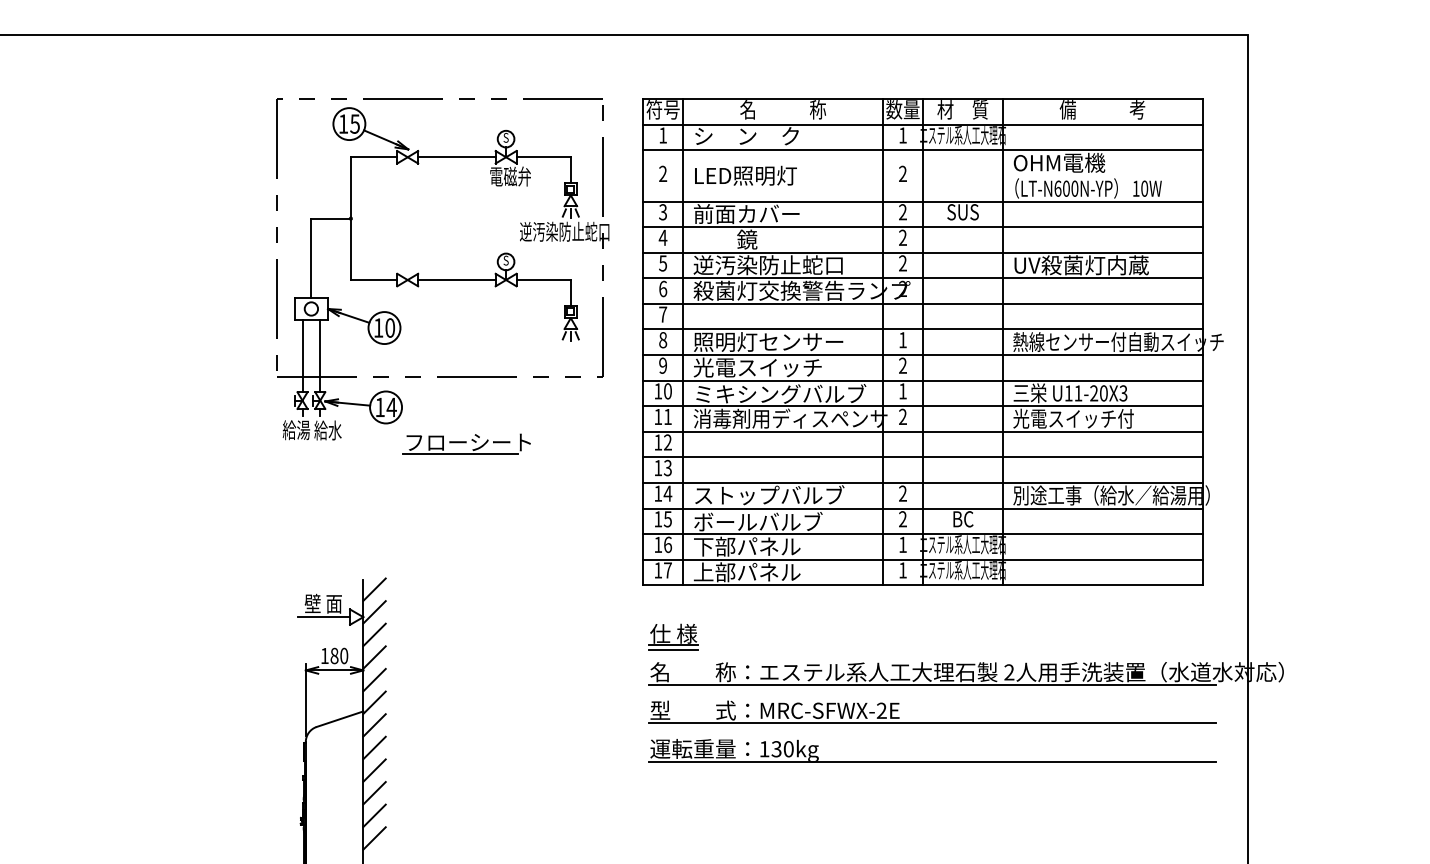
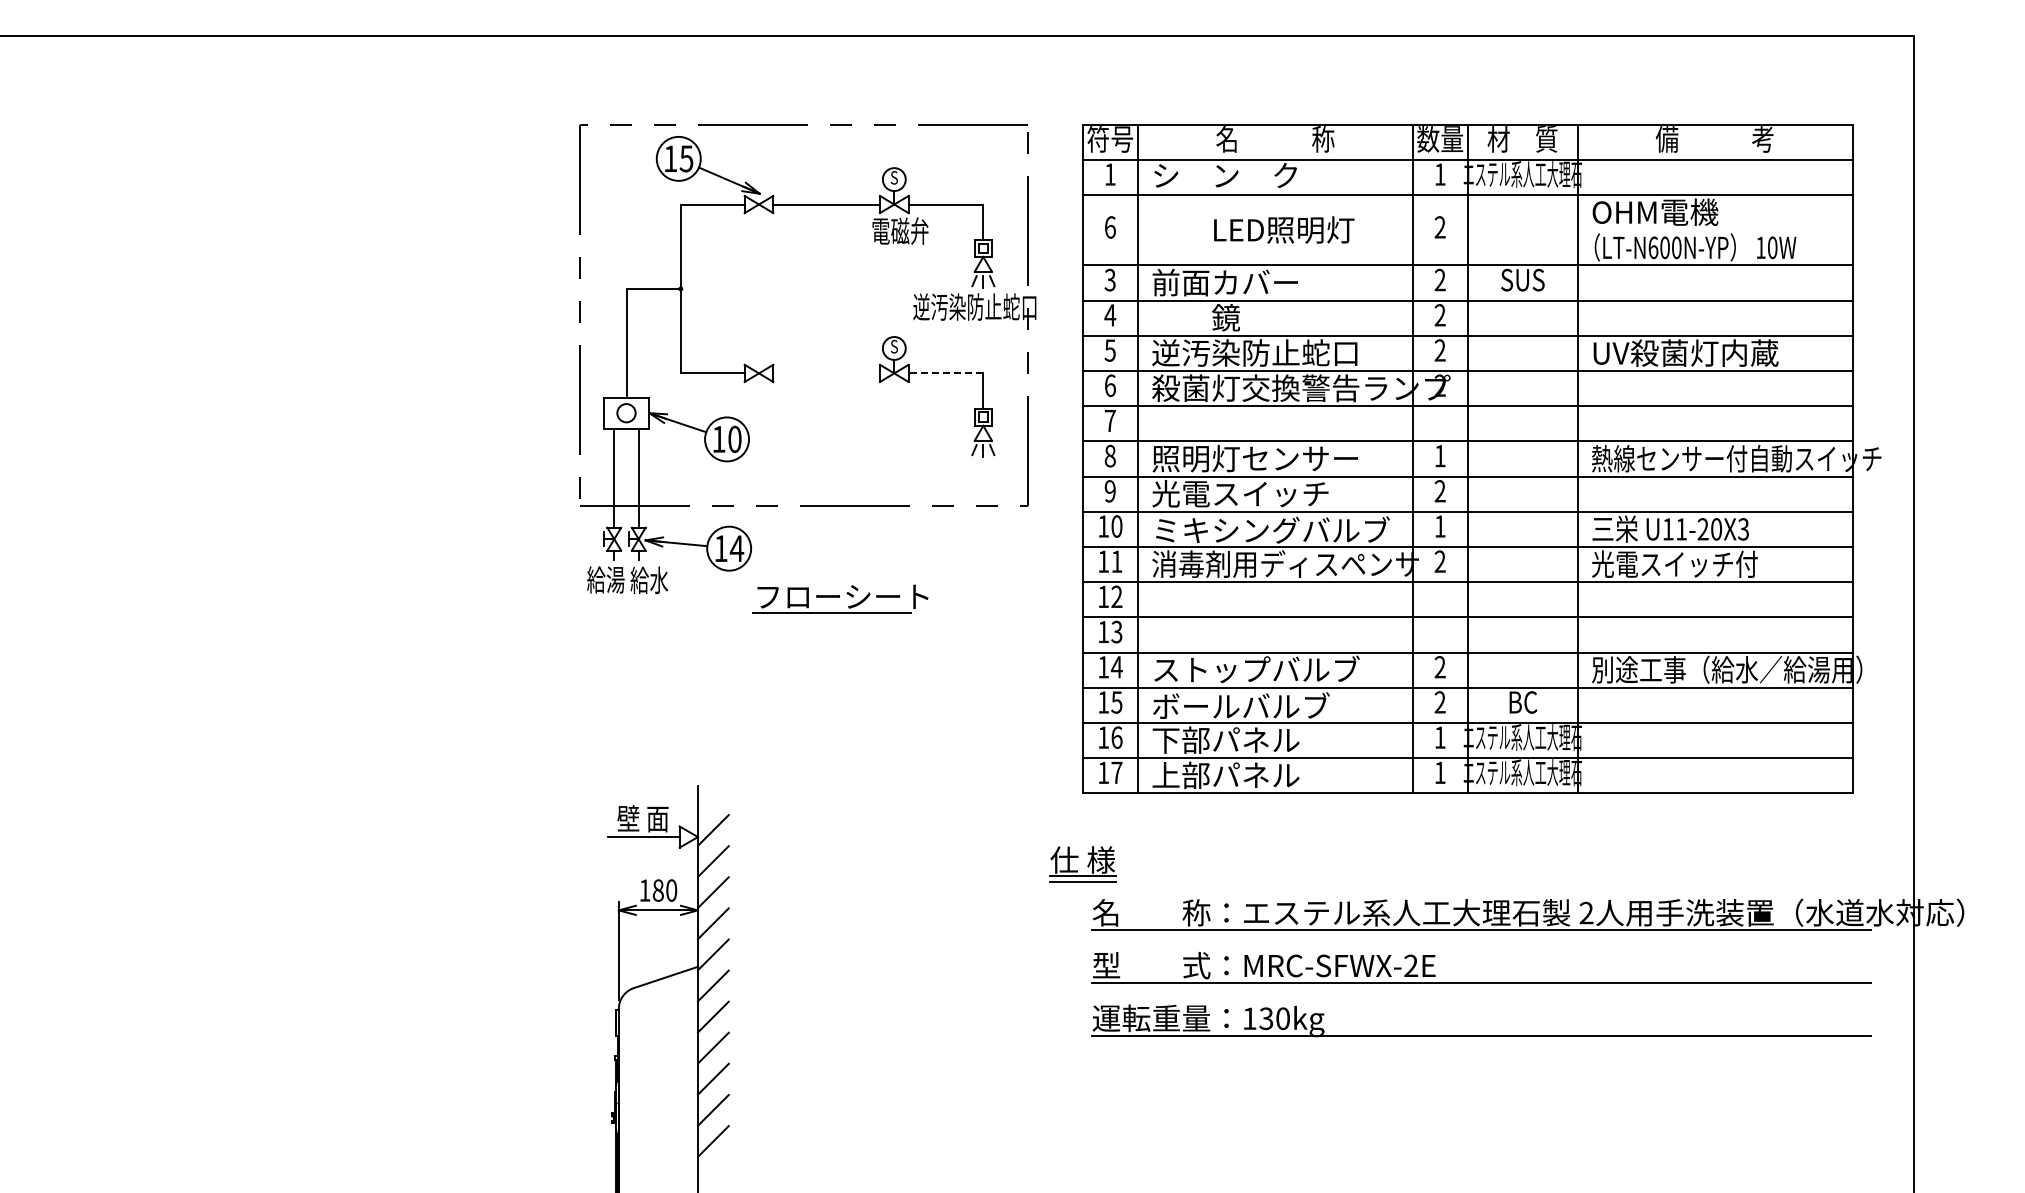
text: (662, 173) -> (1109, 227), 2 -> 6
text: (746, 175) -> (1284, 229), moved
line: (456, 280) -> (826, 373), removed
line: (543, 280) -> (945, 373), solid -> dashed
line: (374, 589) -> (713, 798), removed
part: (673, 637) -> (1082, 864), moved

